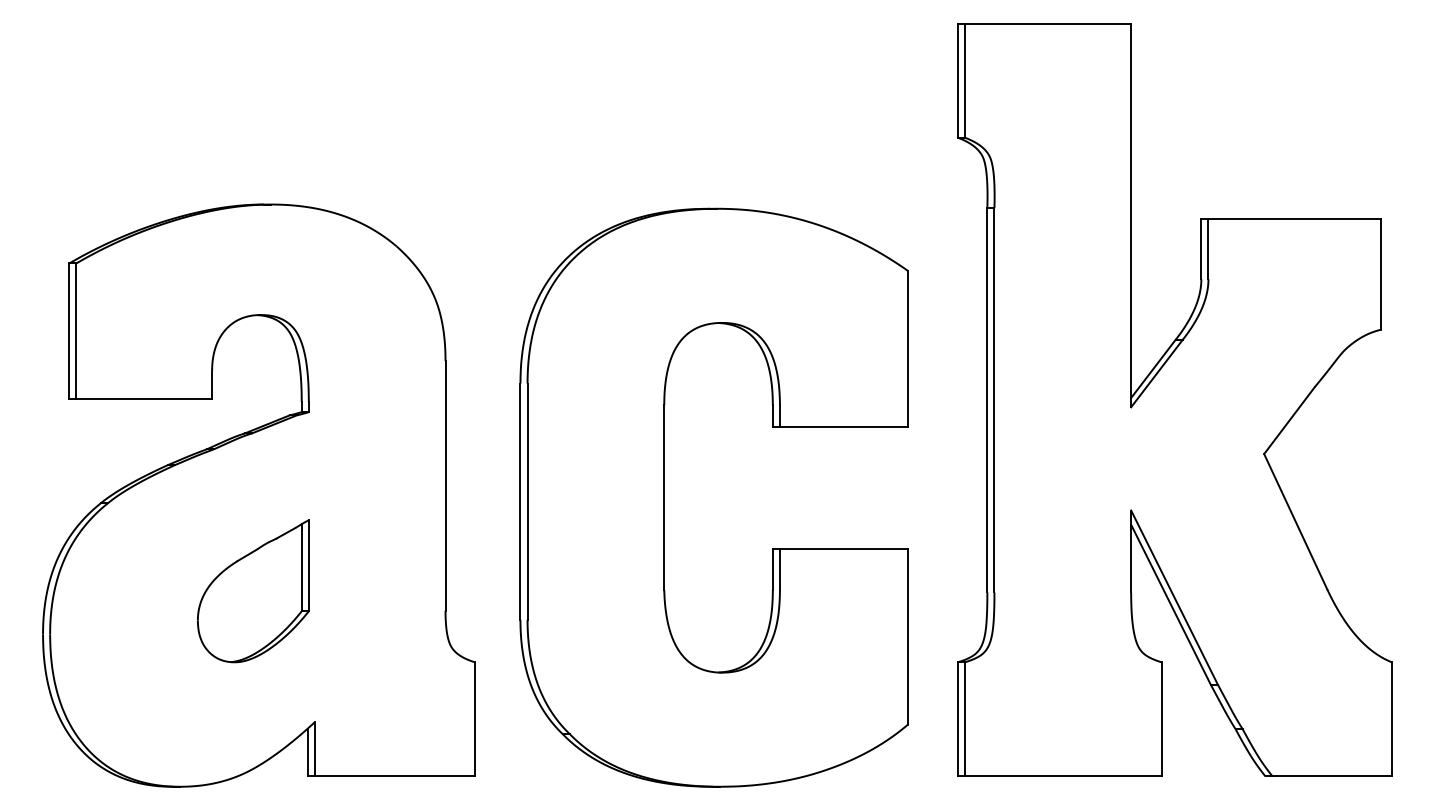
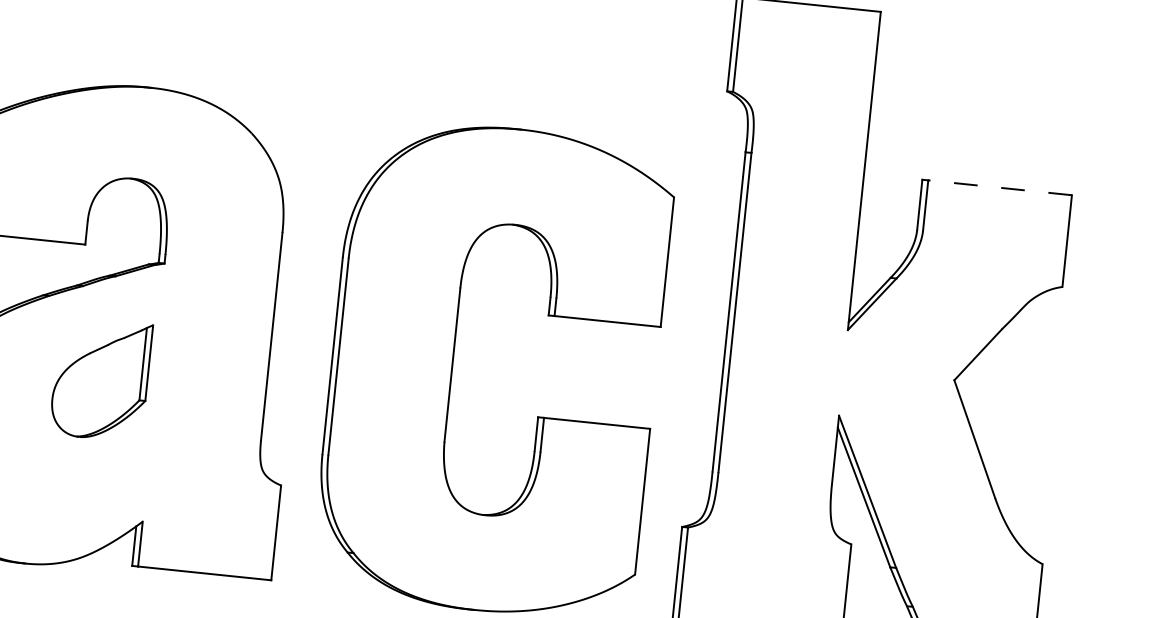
line: (1294, 219) -> (999, 188), solid -> dashed
part: (253, 591) -> (101, 379), moved

